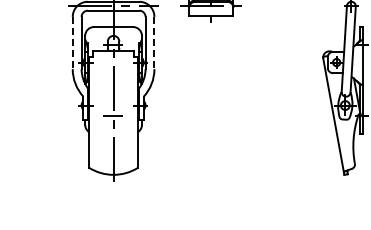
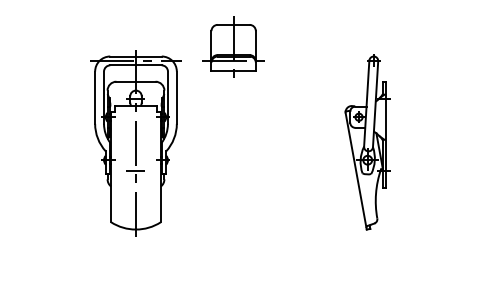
line: (73, 43) -> (95, 98), dashed -> solid
line: (154, 43) -> (176, 98), dashed -> solid

